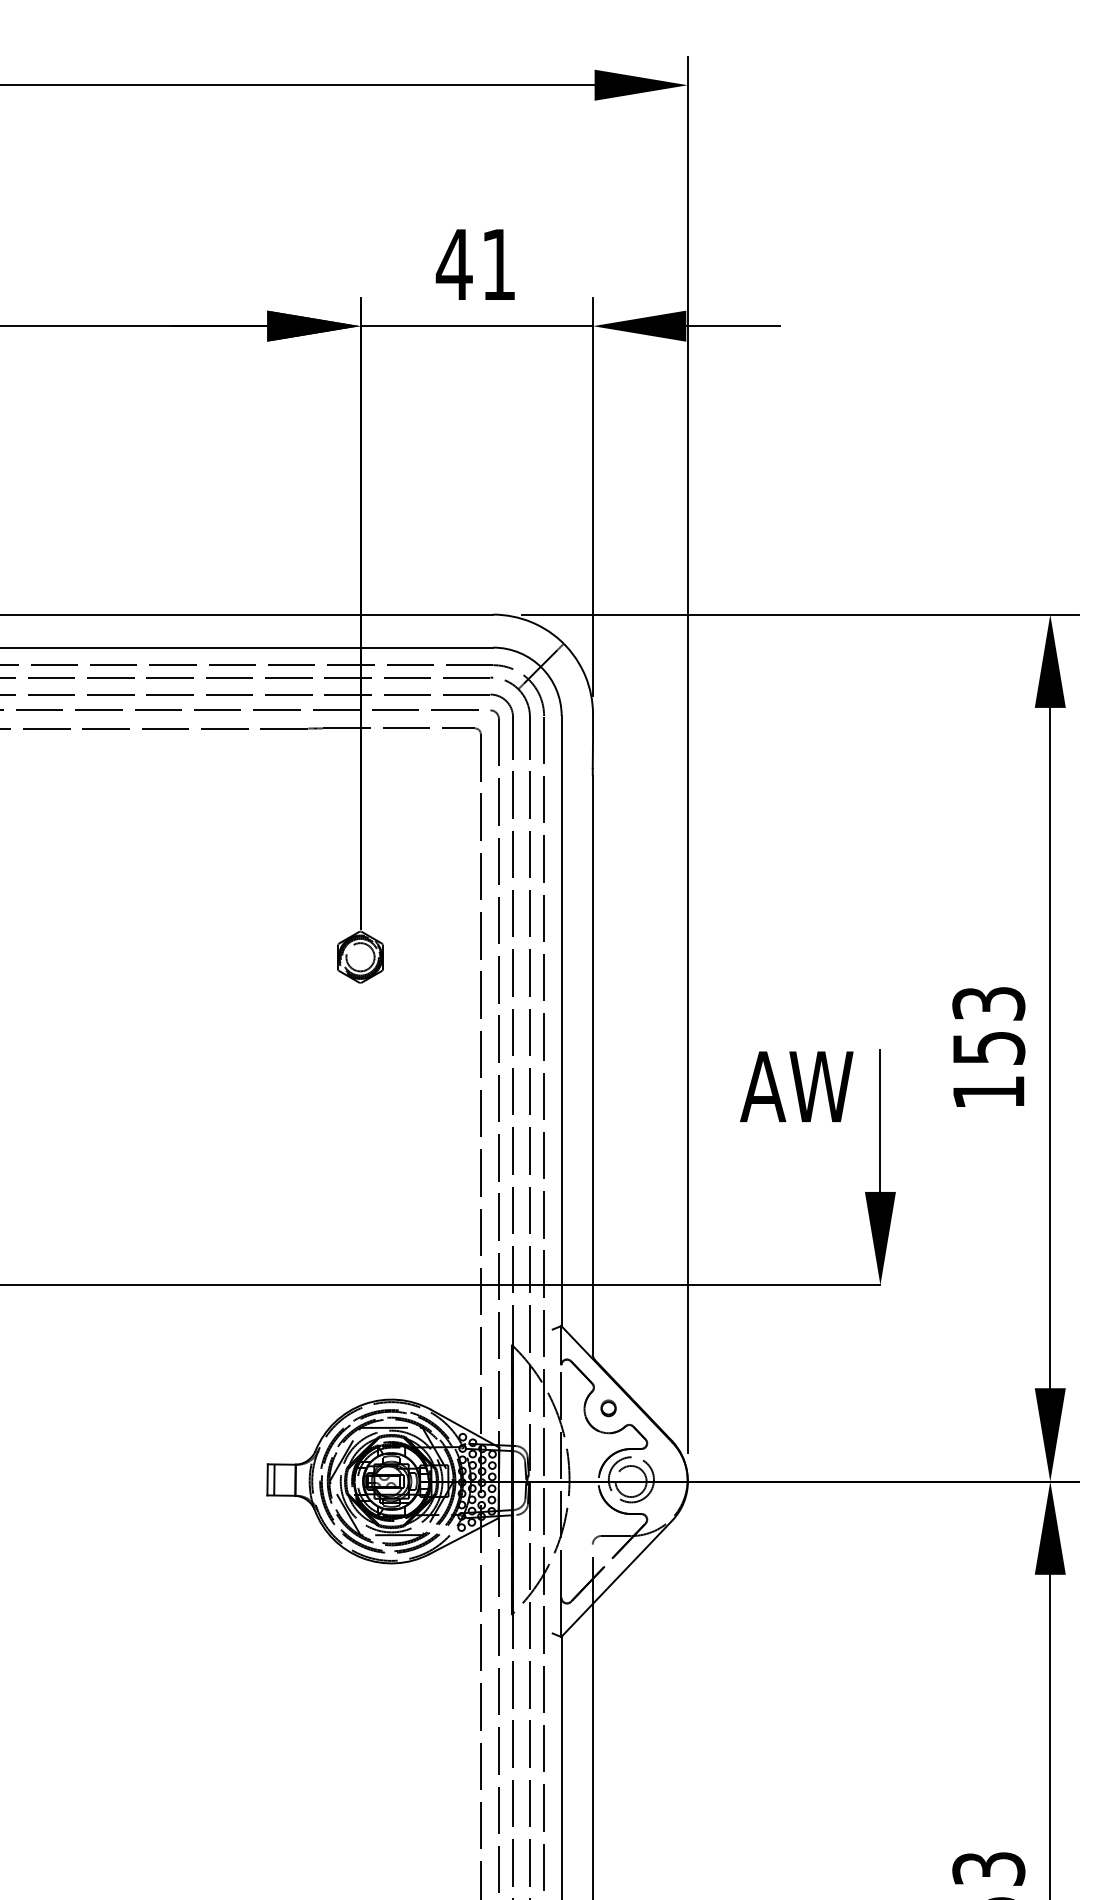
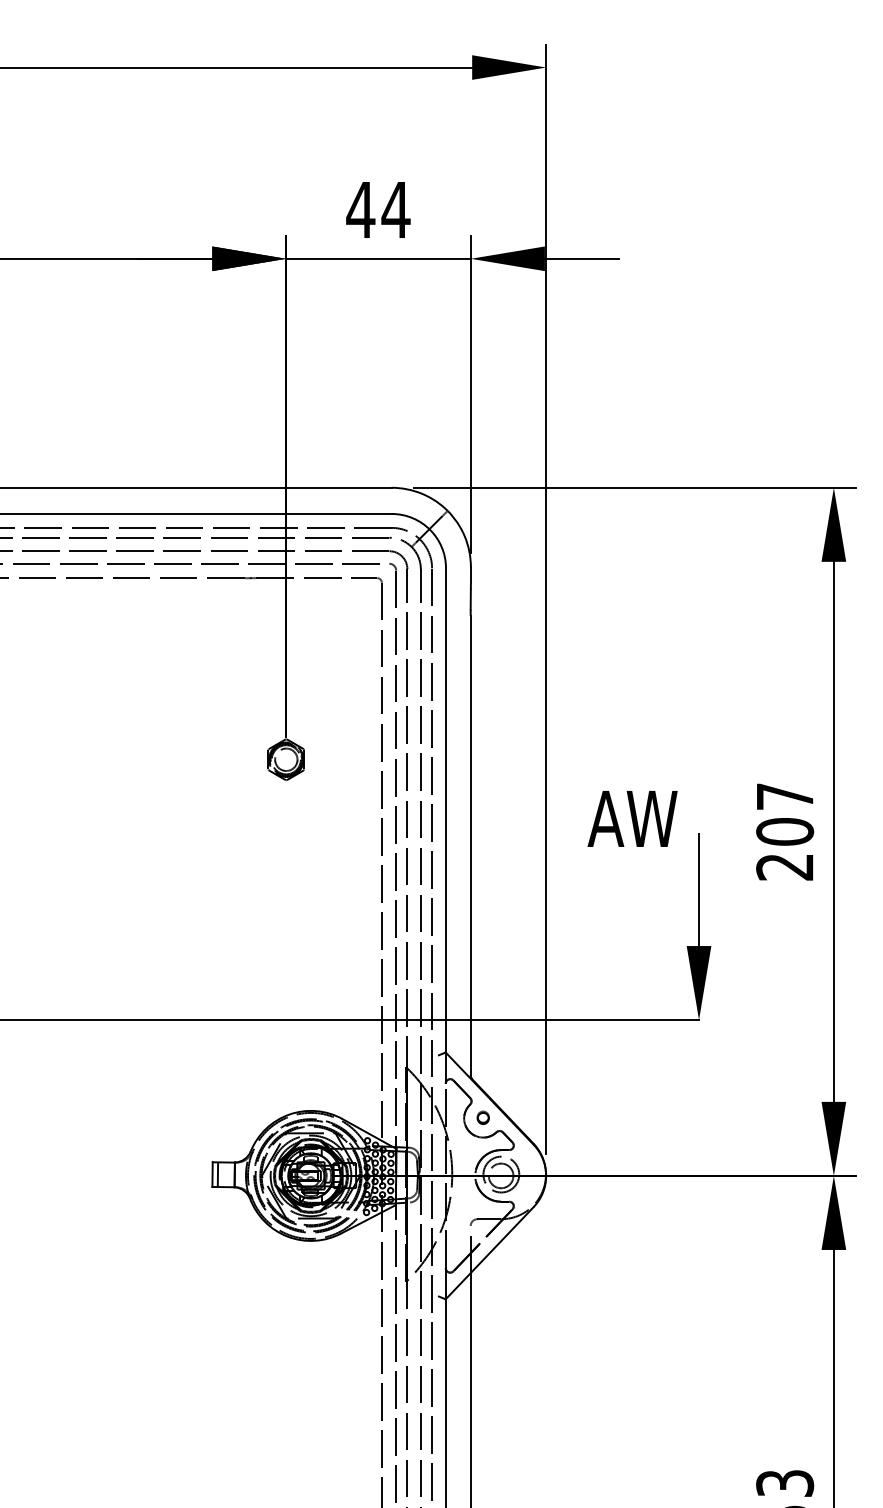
text: (498, 264) -> (395, 209), 41 -> 44
text: (988, 1048) -> (784, 832), 153 -> 207
text: (796, 1086) -> (632, 818), moved

